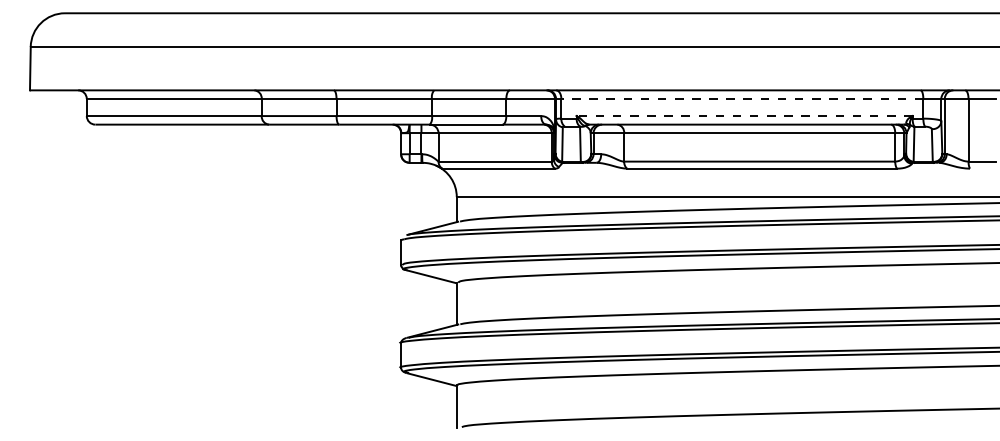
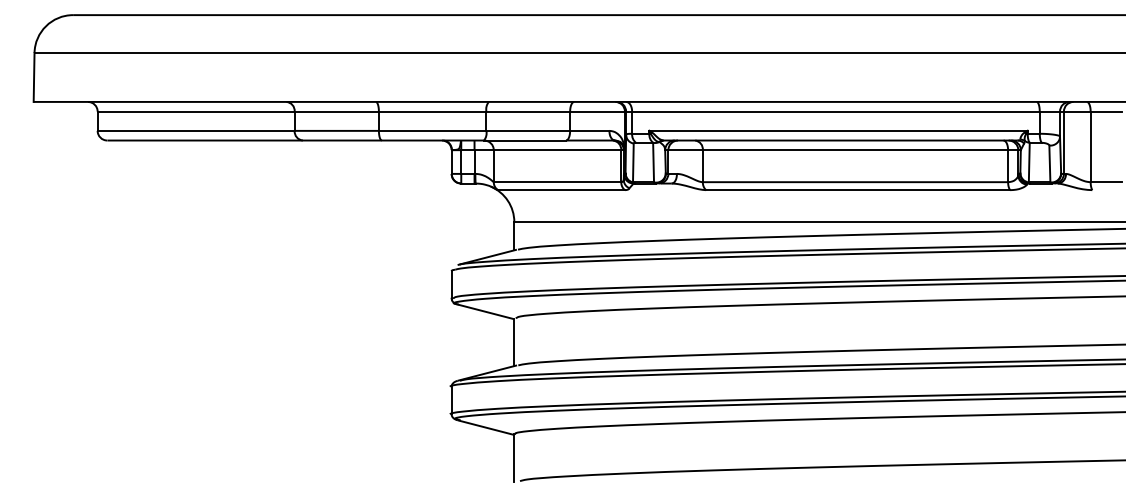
line: (742, 98) -> (836, 111), dashed -> solid
line: (744, 116) -> (838, 131), dashed -> solid

